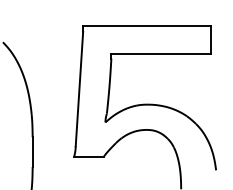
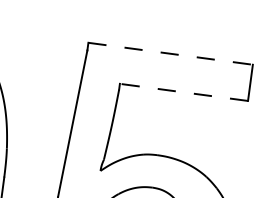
line: (147, 25) -> (171, 53), solid -> dashed
line: (161, 54) -> (184, 93), solid -> dashed

